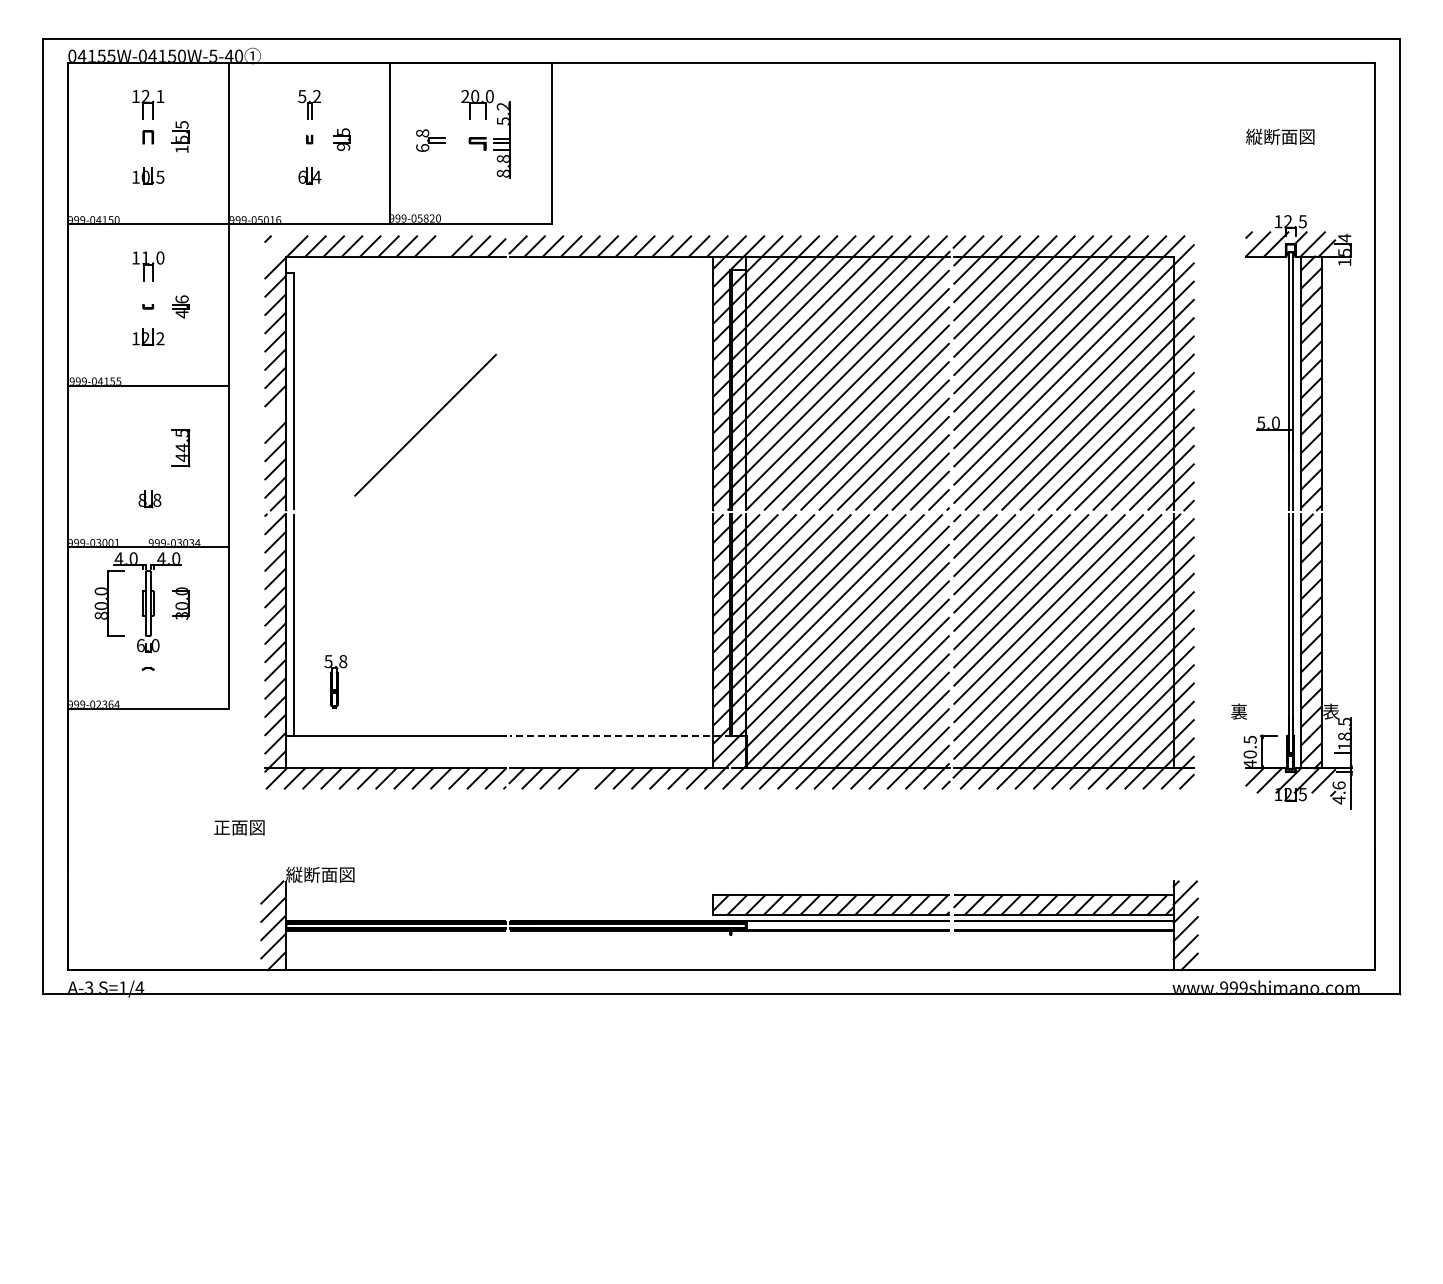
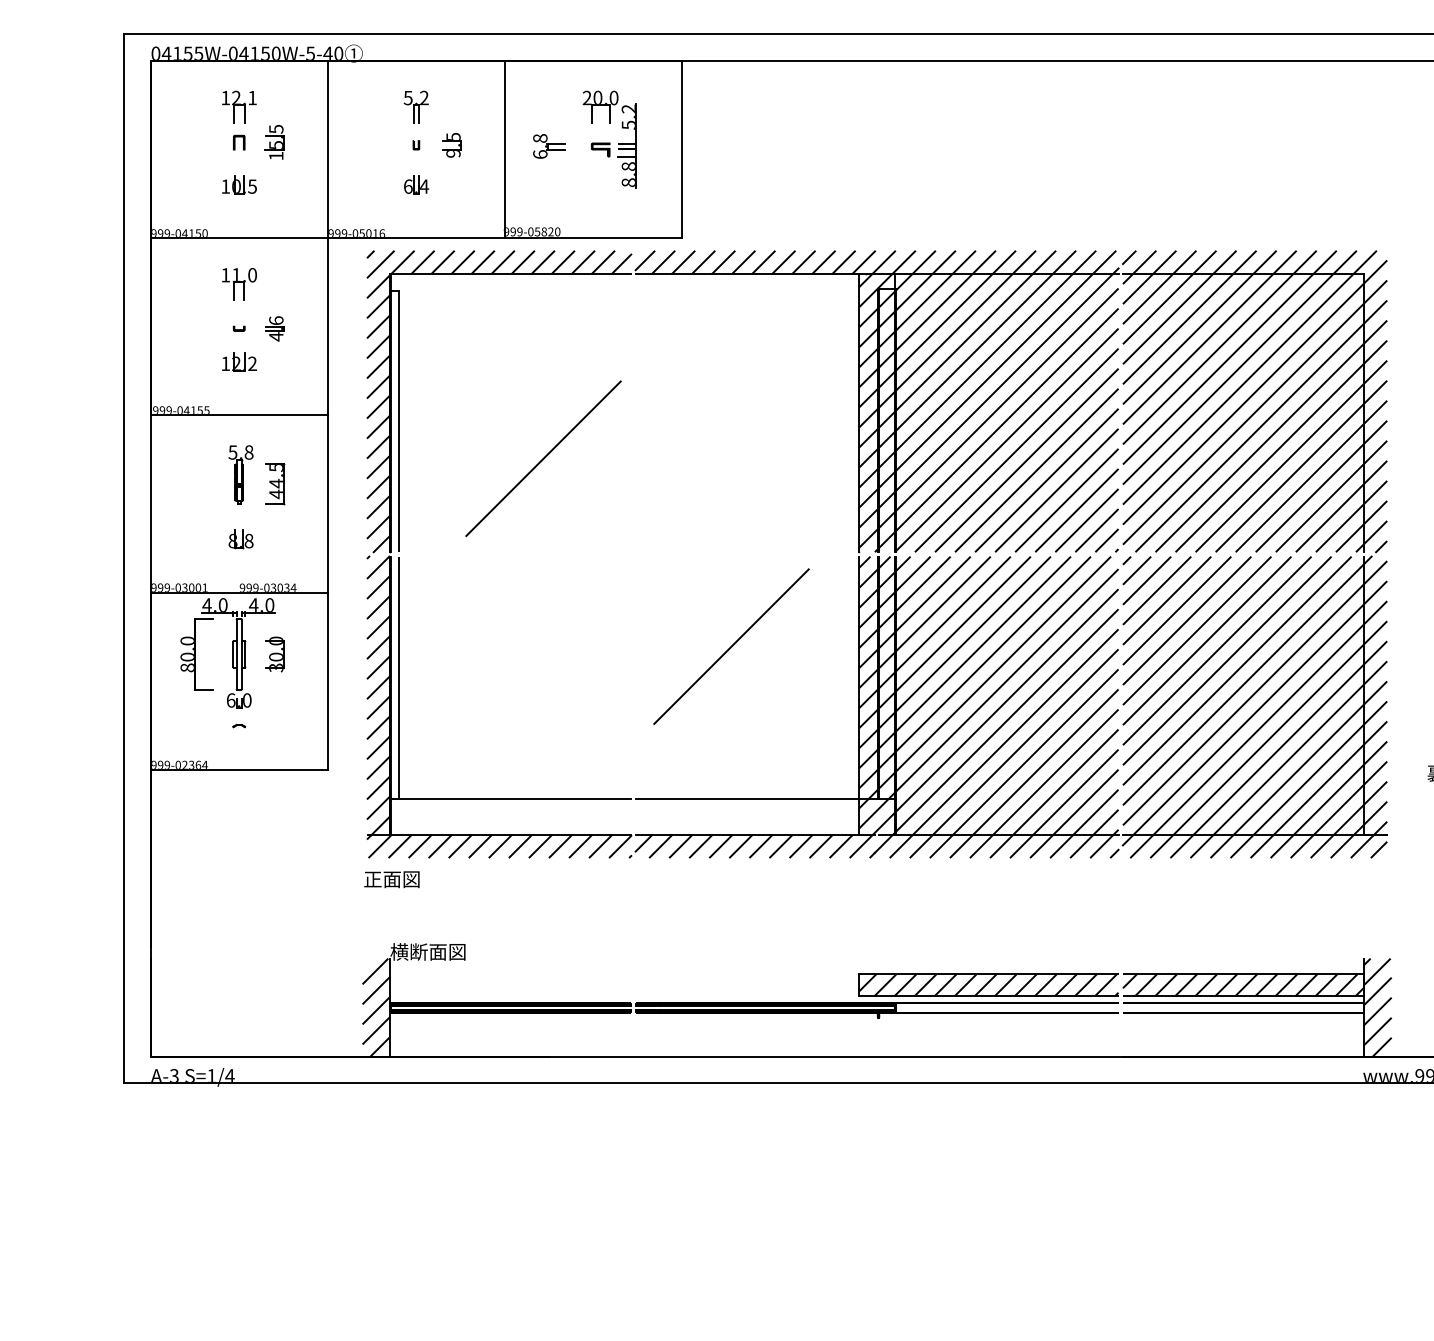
line: (443, 246) -> (563, 262), added
line: (277, 248) -> (381, 264), added
line: (275, 414) -> (378, 446), added
line: (596, 596) -> (731, 646), added
part: (335, 681) -> (240, 474), moved
line: (620, 735) -> (757, 799), dashed -> solid
line: (587, 778) -> (721, 846), added
text: (239, 827) -> (392, 879), moved
text: (294, 874) -> (399, 951), 縦断面図 -> 横断面図

